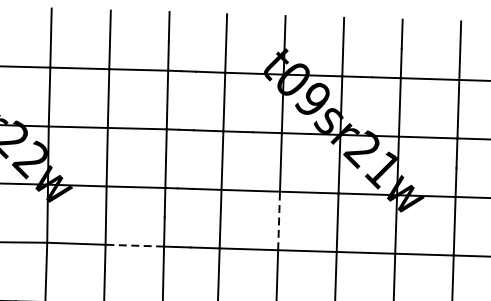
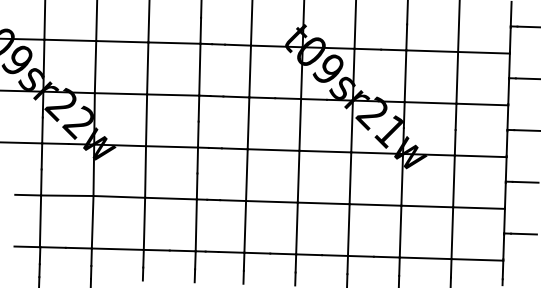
line: (278, 220) -> (298, 176), dashed -> solid
line: (134, 245) -> (170, 198), dashed -> solid

